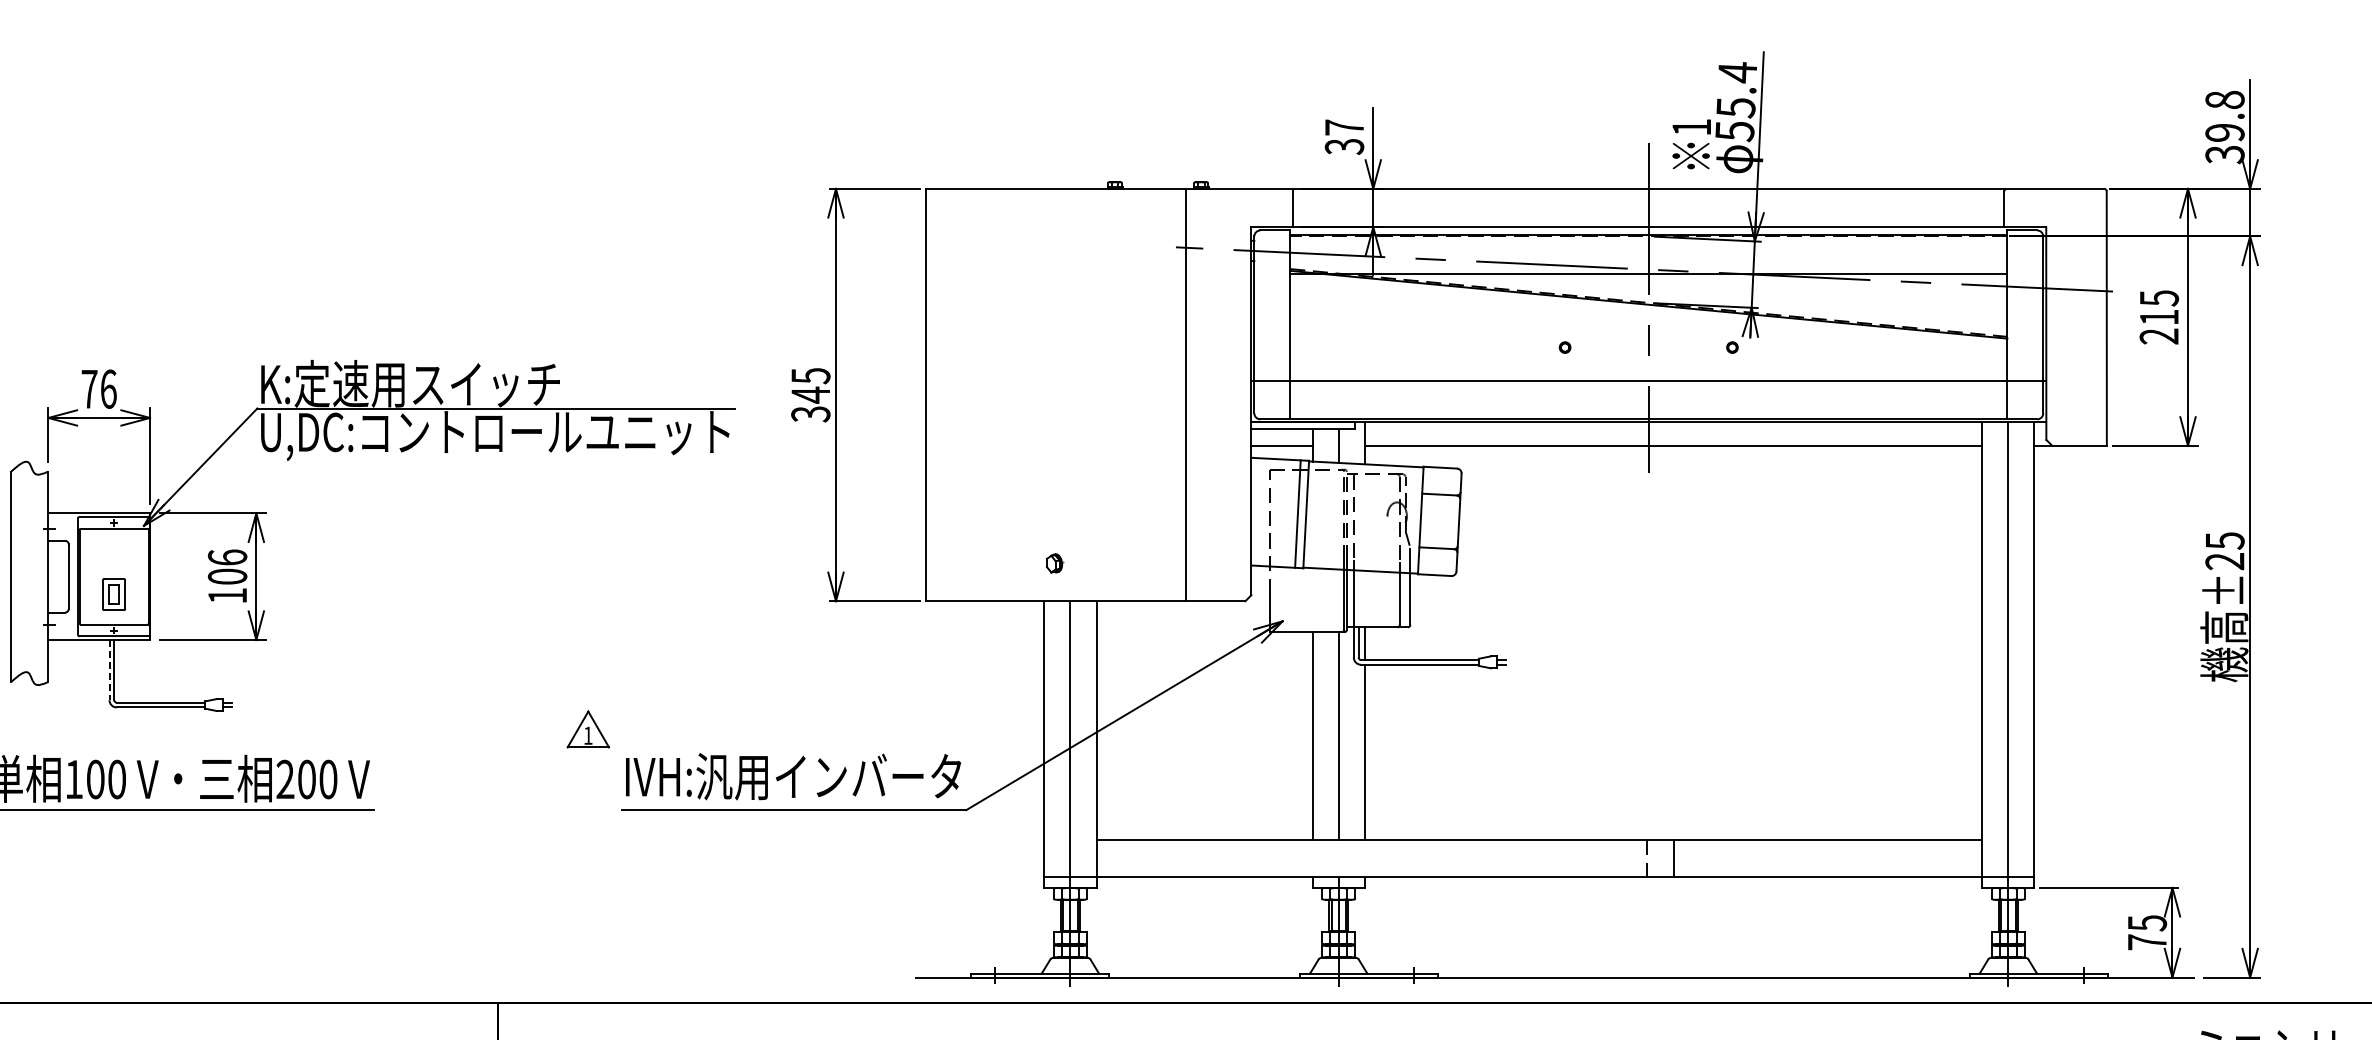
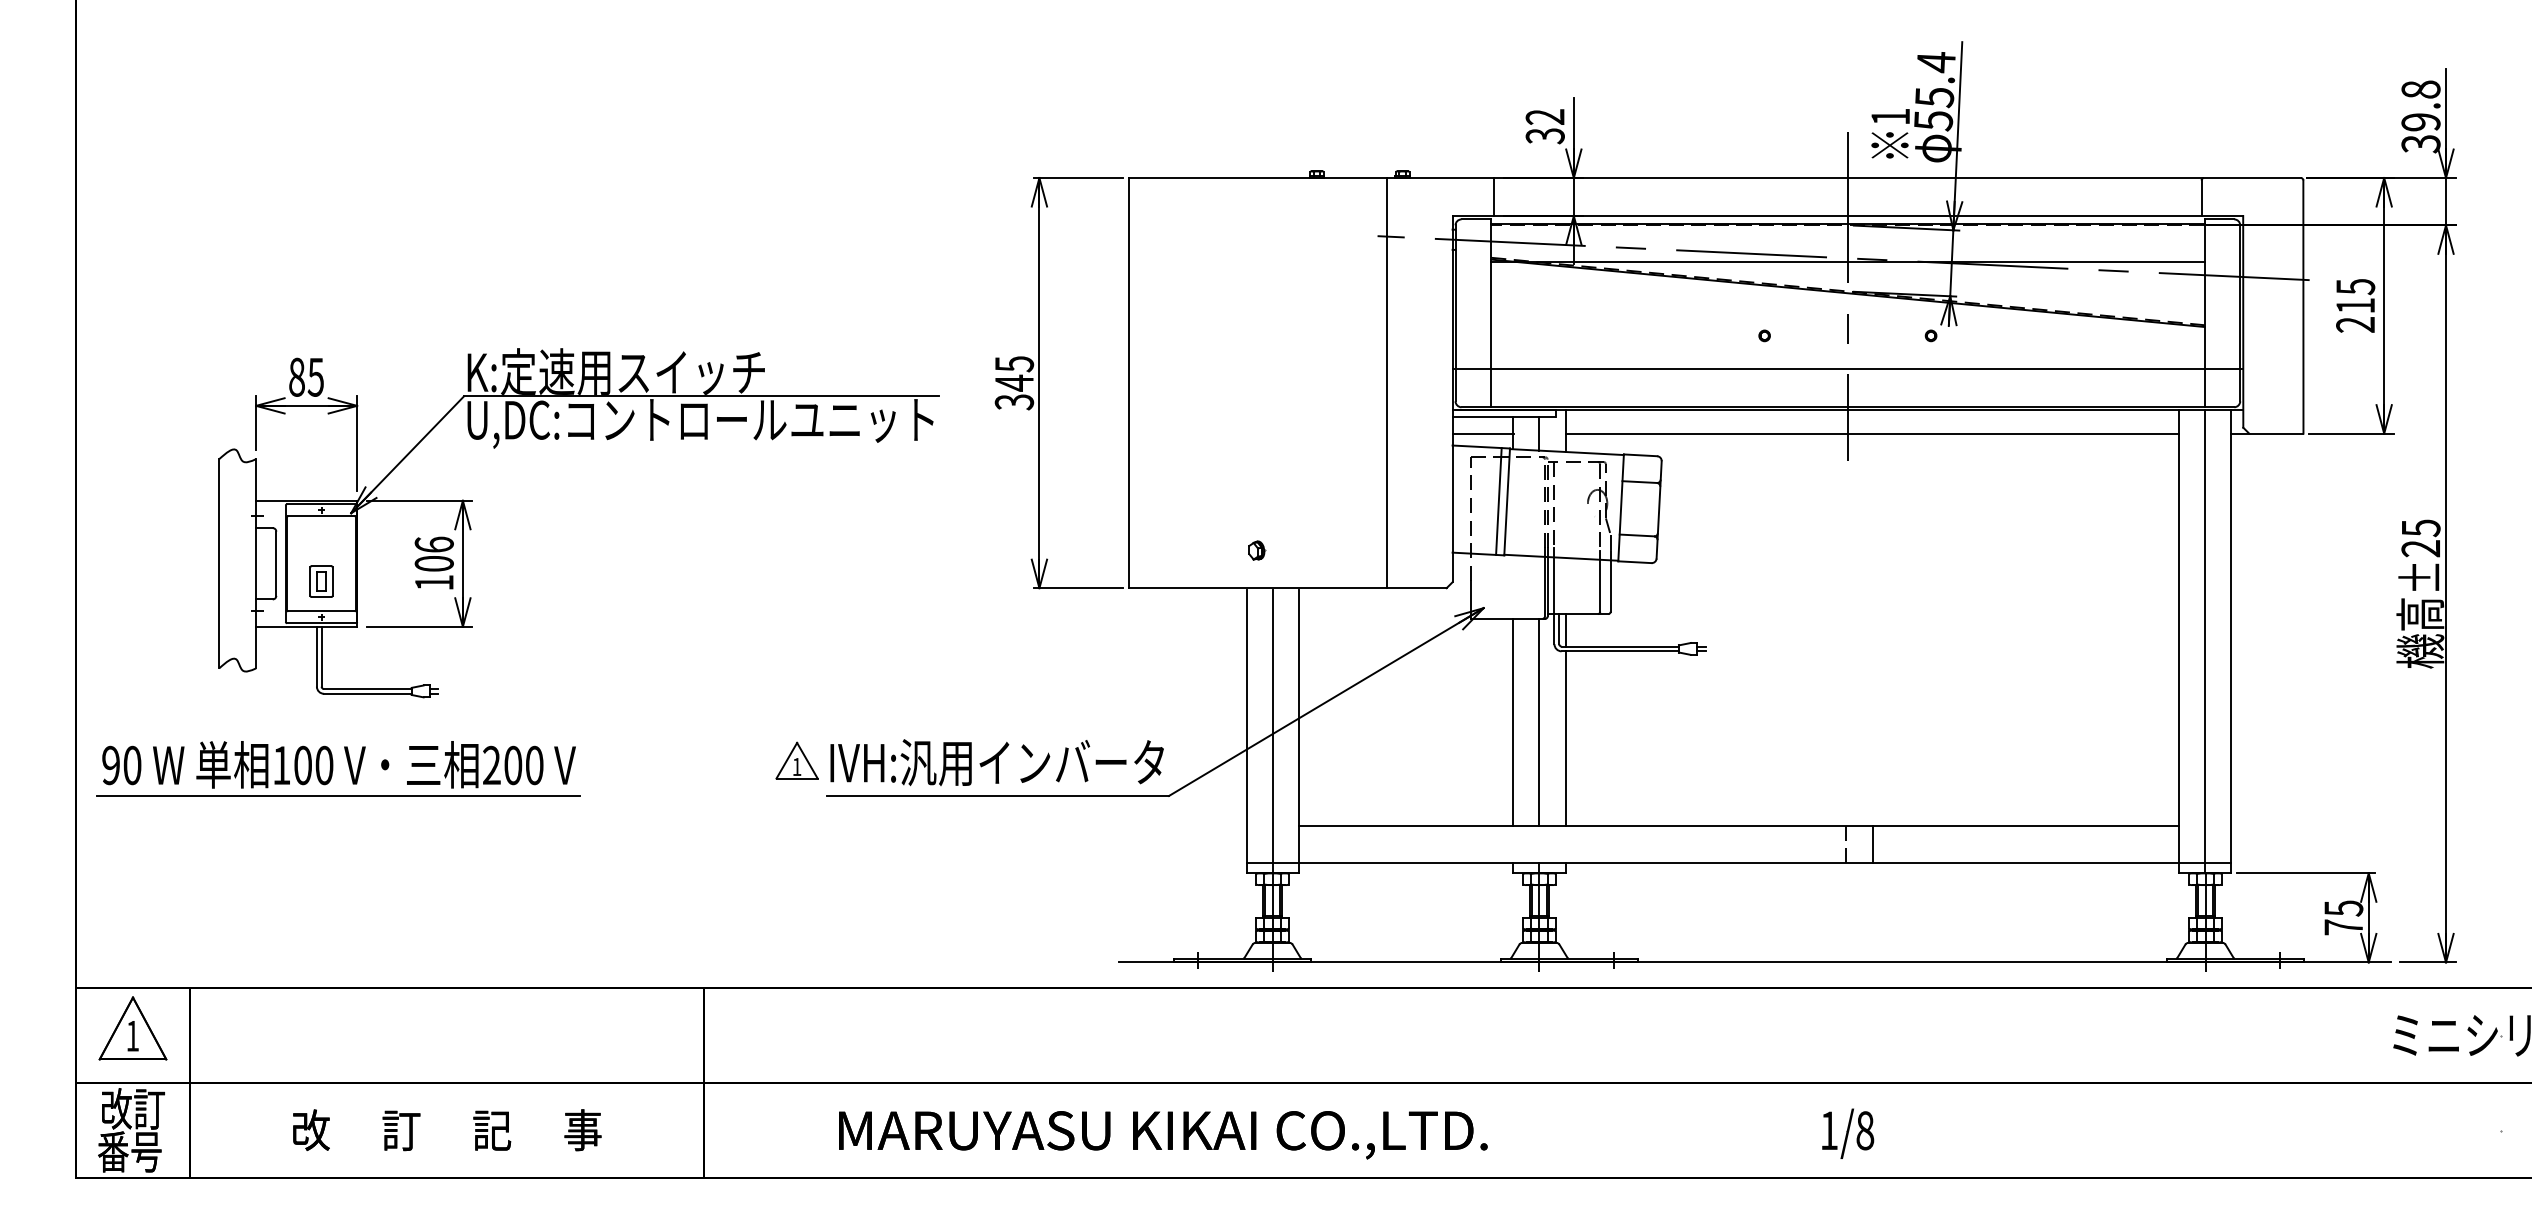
text: (1343, 127) -> (1544, 116), 37 -> 32
text: (99, 388) -> (306, 376), 76 -> 85
line: (109, 669) -> (316, 656), dashed -> solid
part: (587, 729) -> (796, 760), moved

